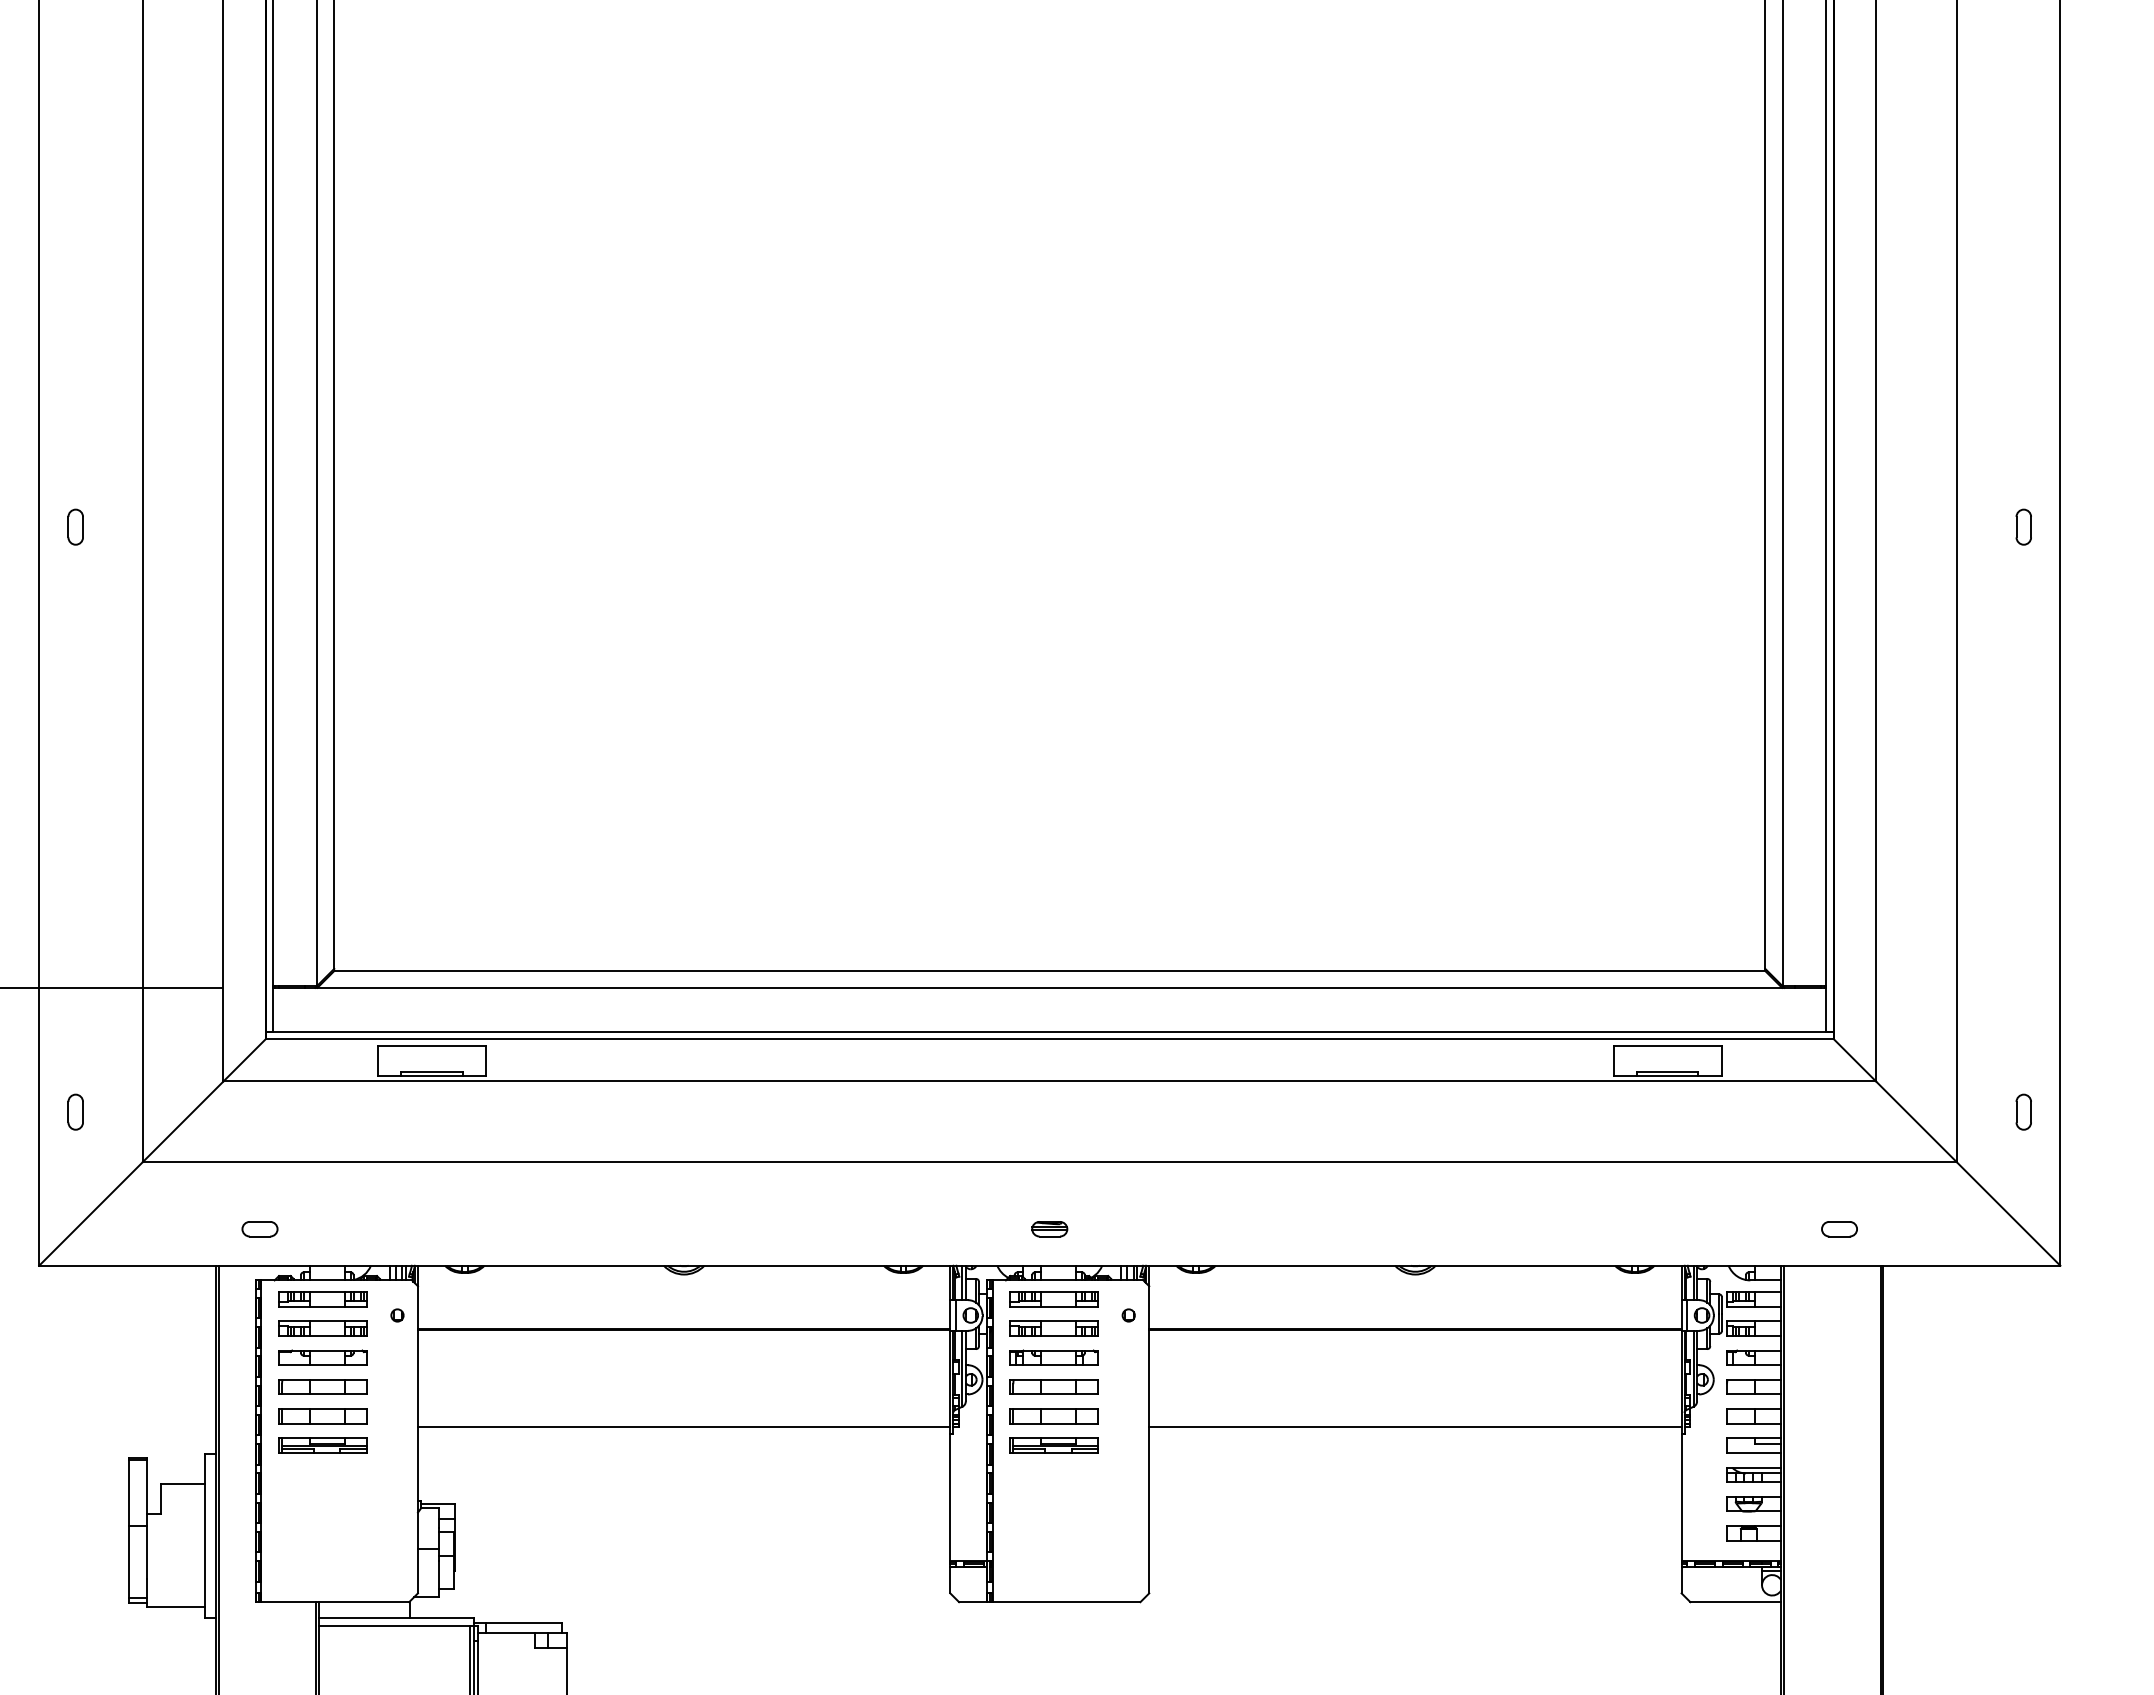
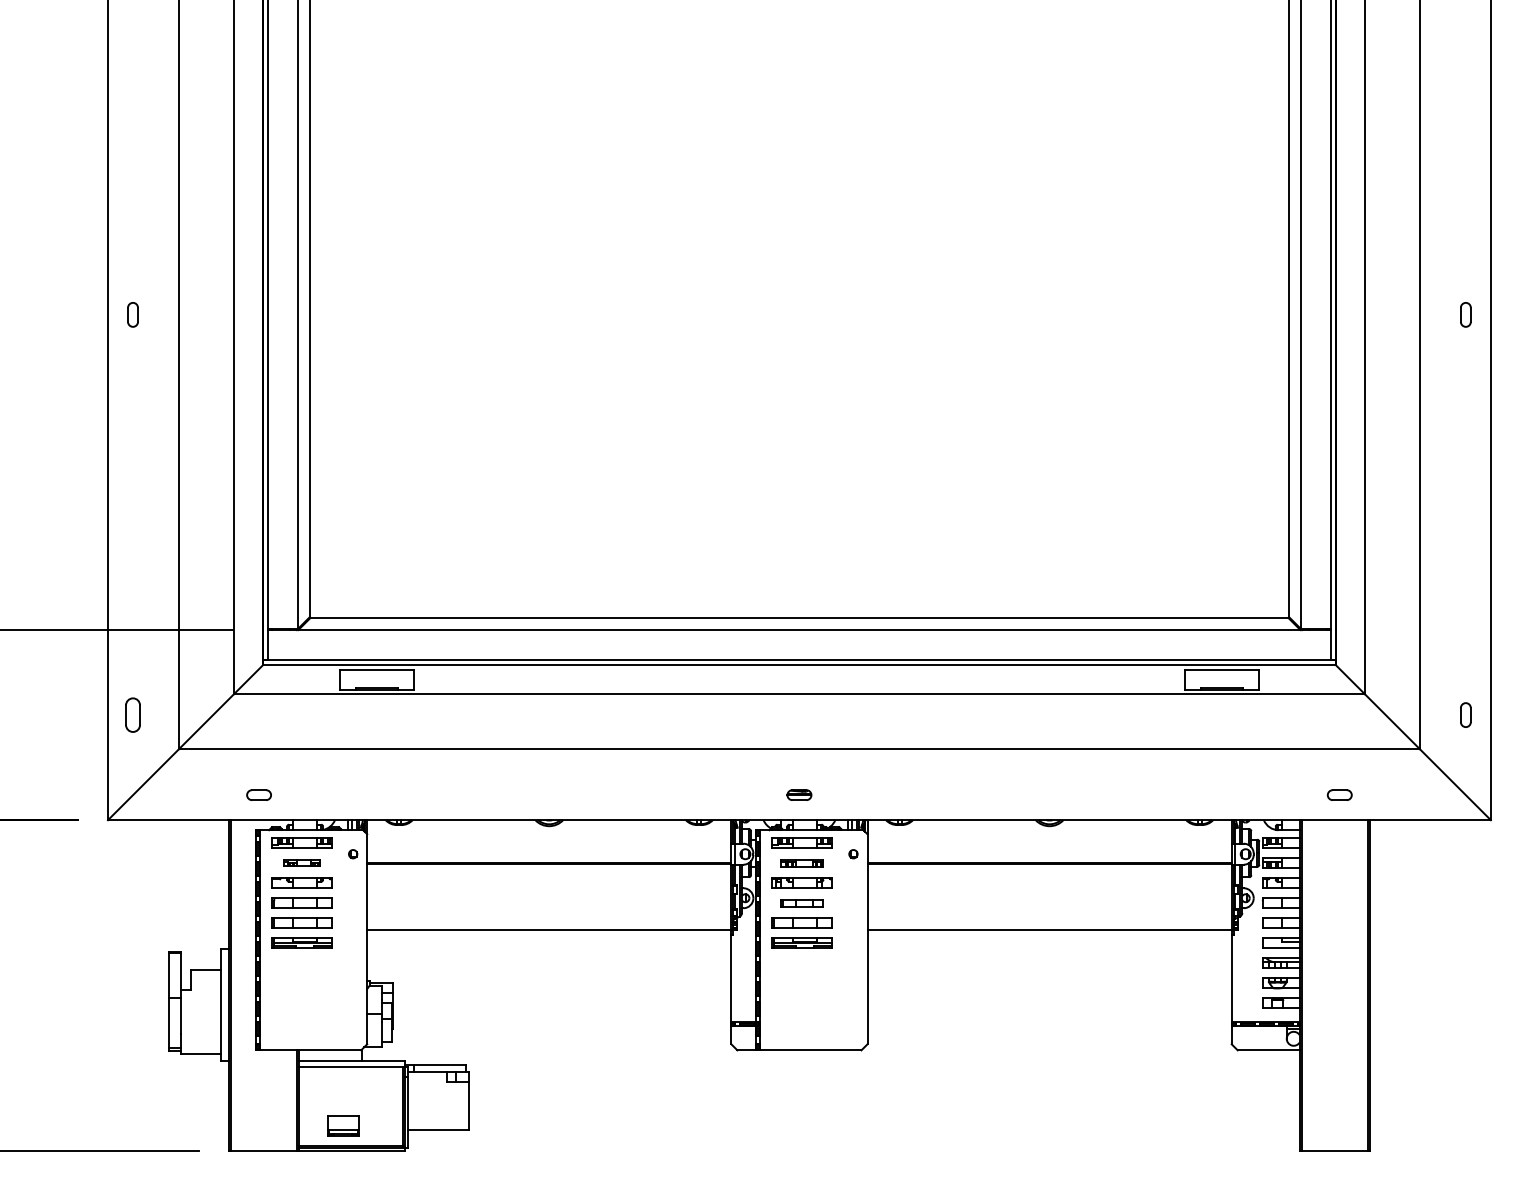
part: (74, 1111) -> (132, 714), size x1.4
part: (321, 1327) -> (301, 862), size x0.6
part: (1052, 1327) -> (801, 862), size x0.7
part: (1052, 1386) -> (801, 902), size x0.7

